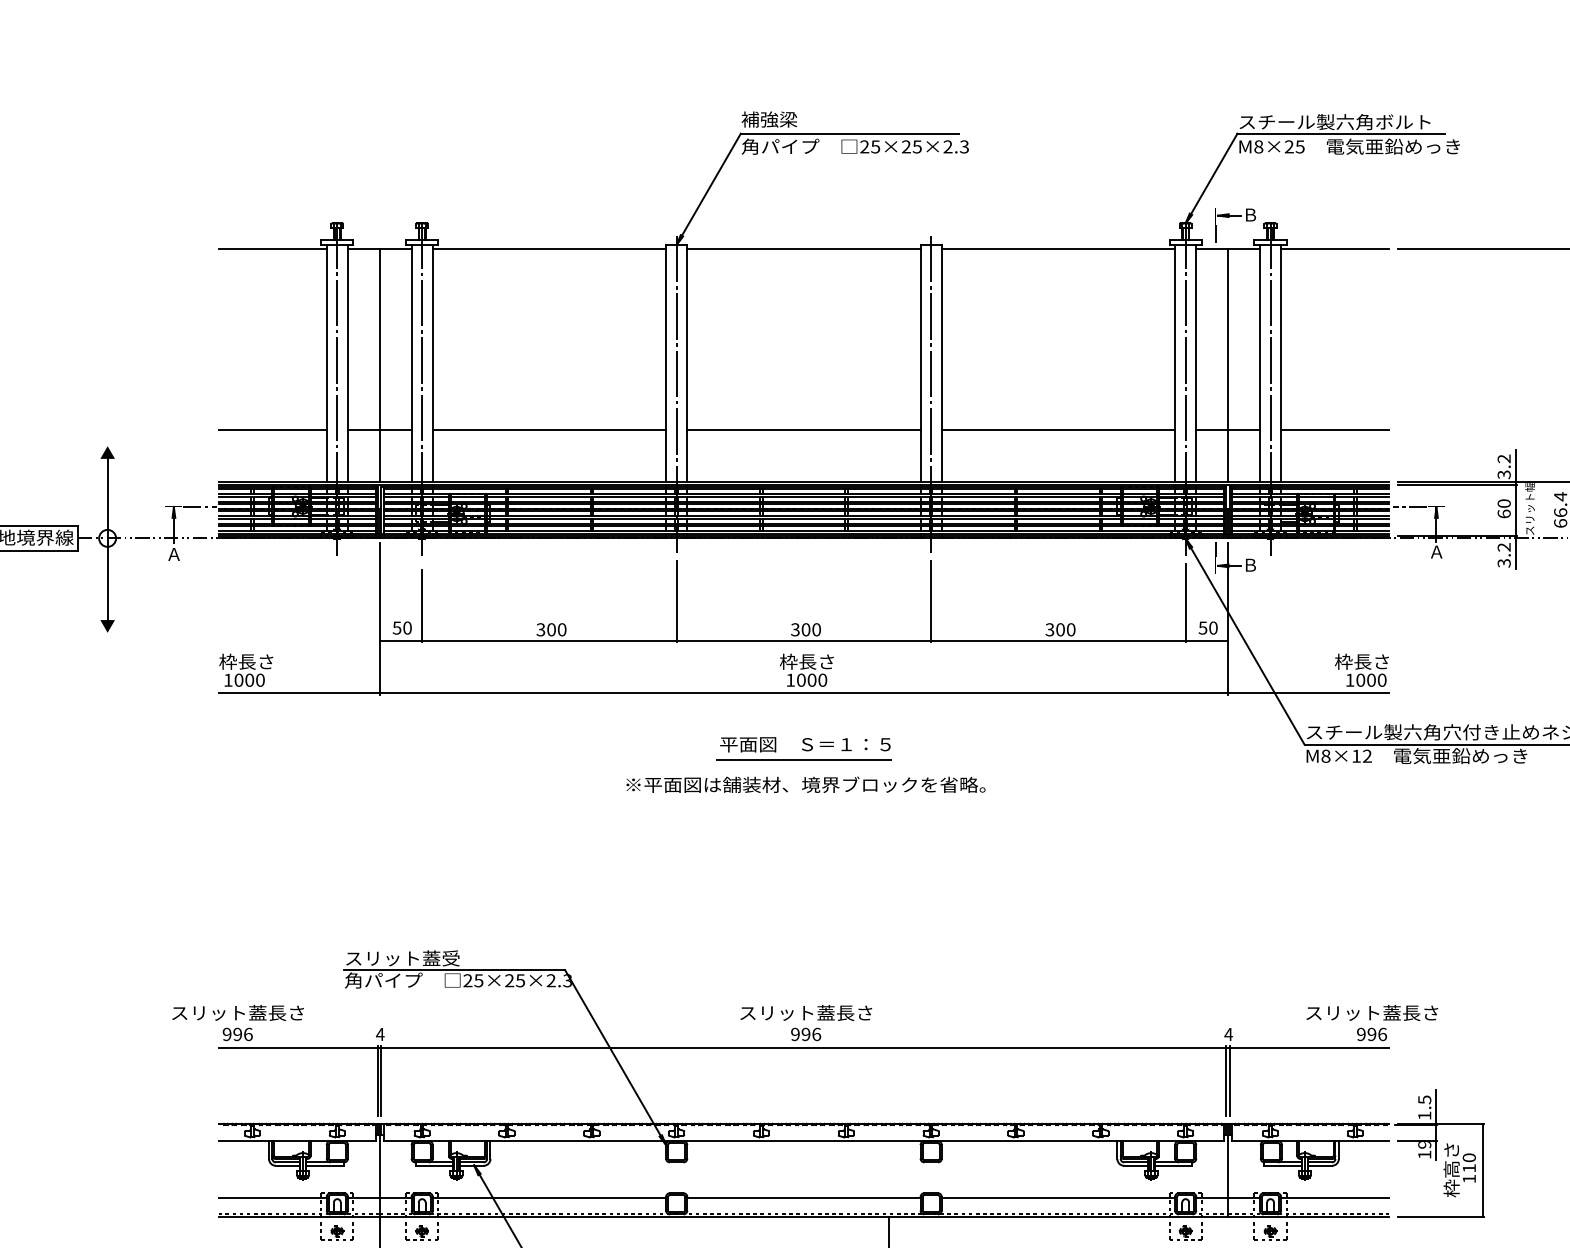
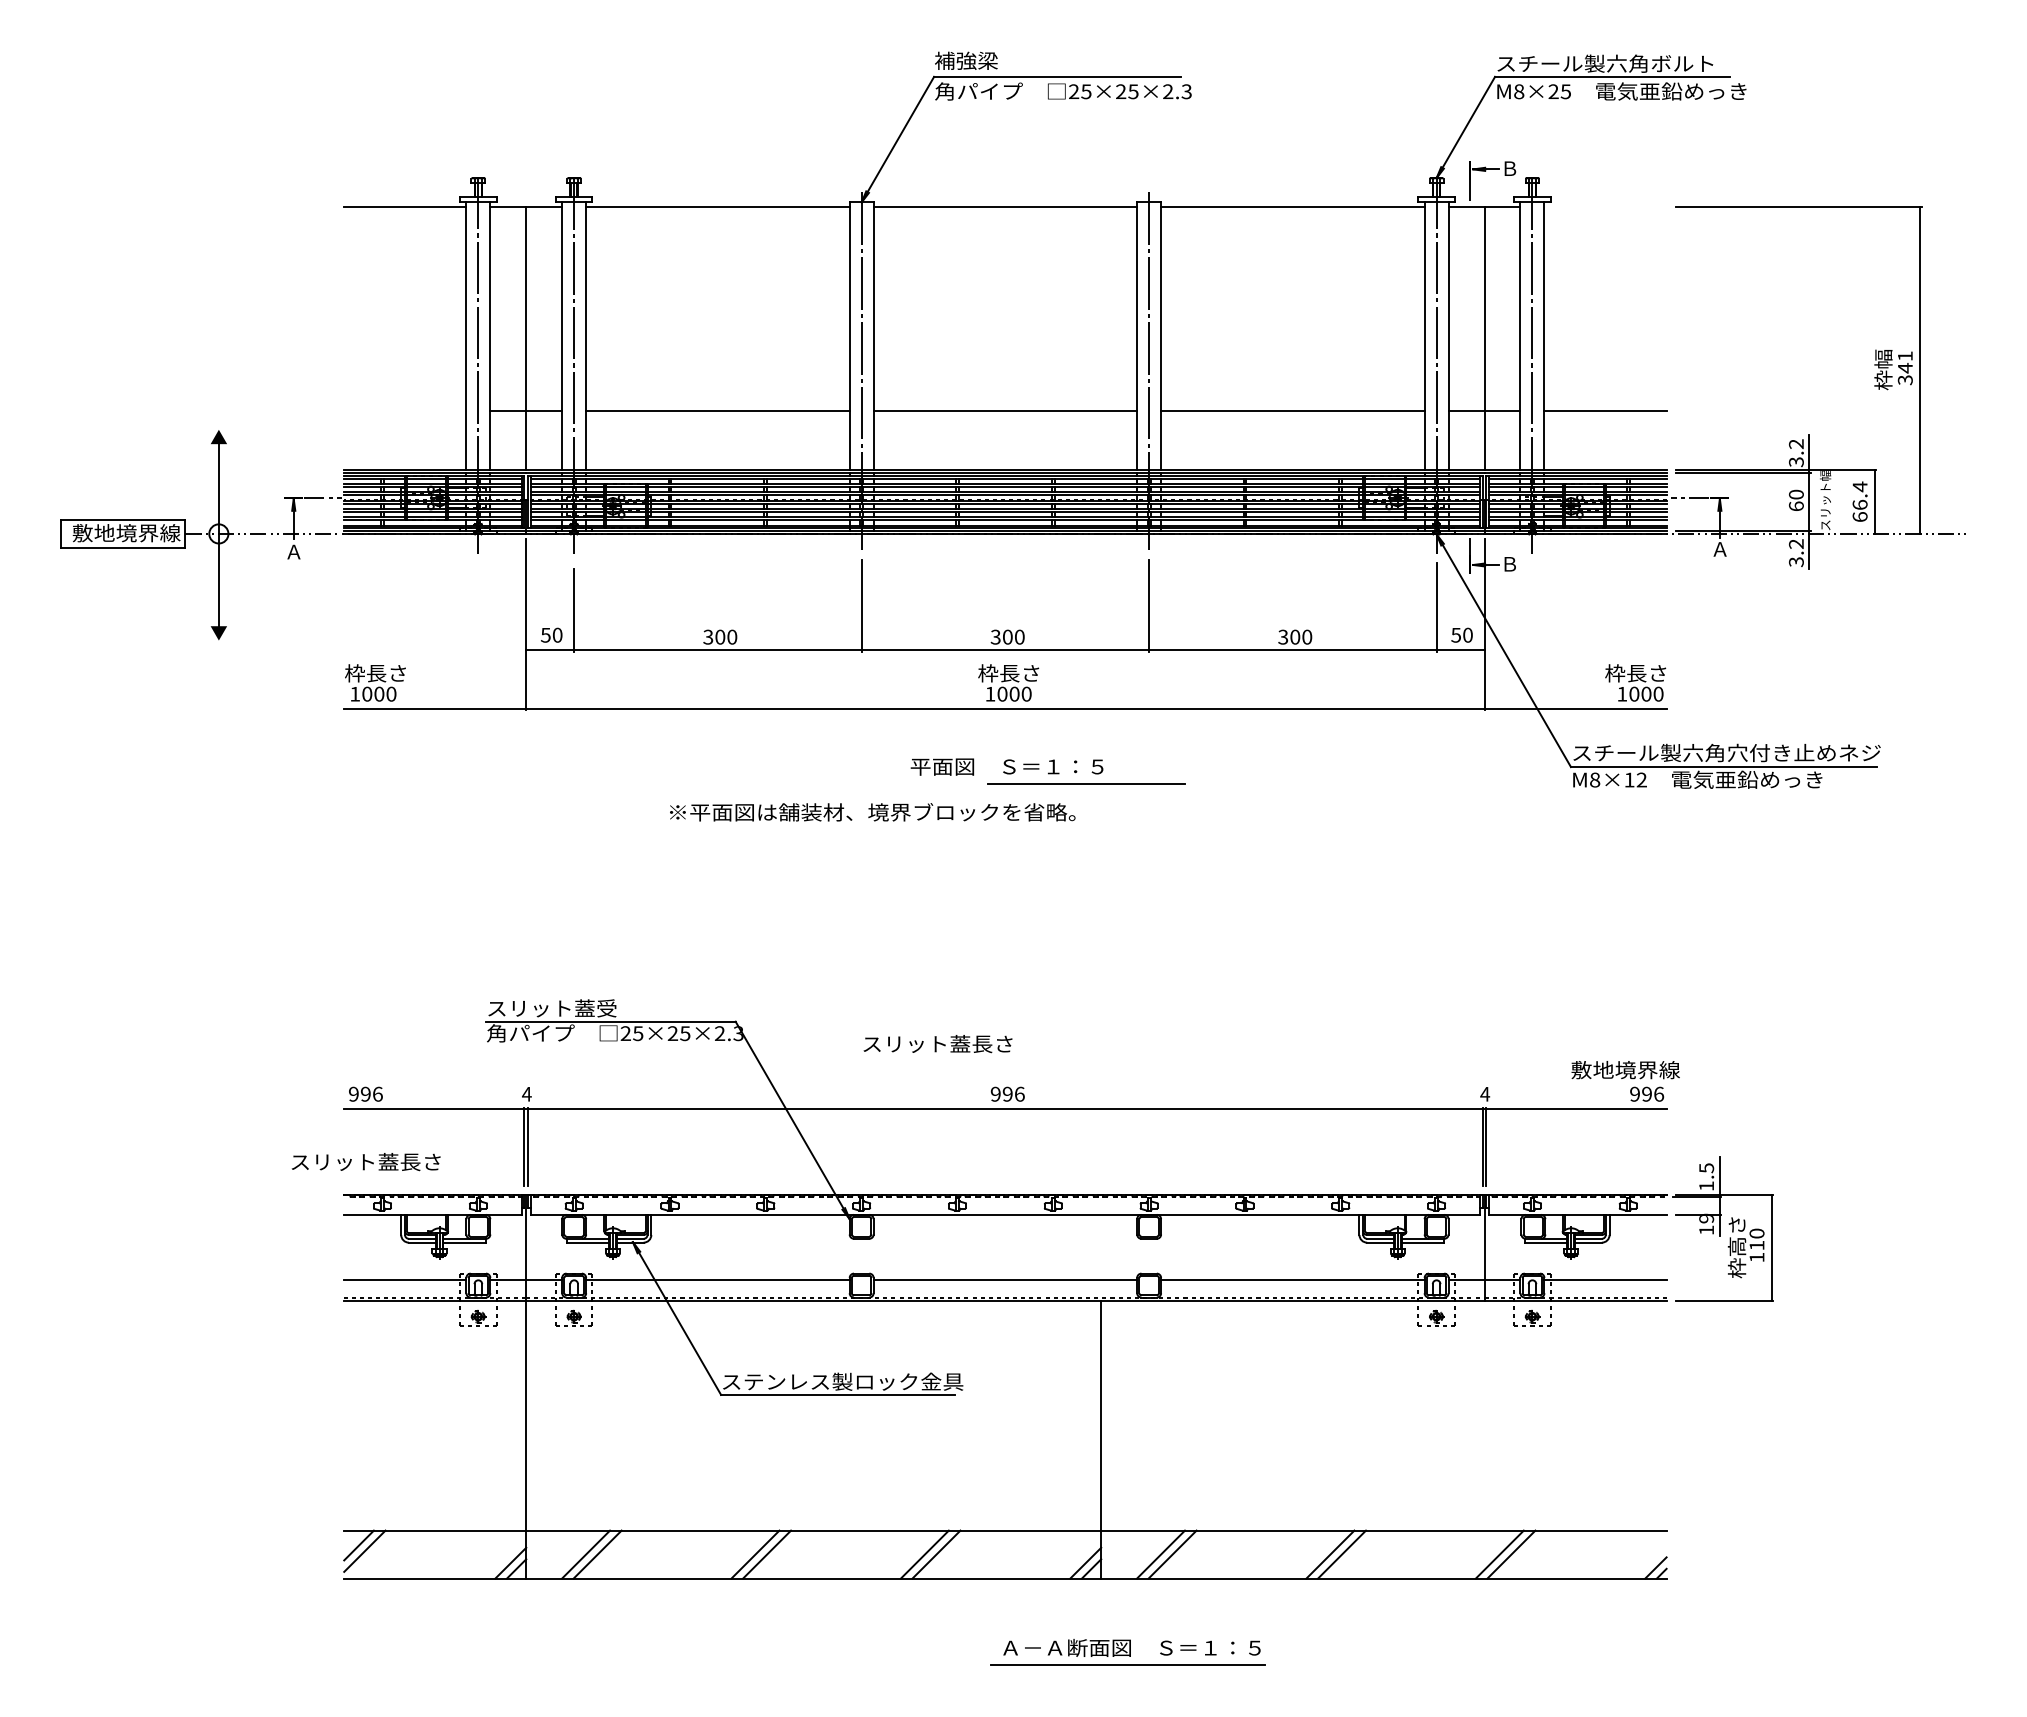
line: (1335, 249) -> (1605, 207), removed
line: (272, 429) -> (405, 411), removed
line: (804, 759) -> (1086, 783), moved
text: (805, 784) -> (872, 812), moved
text: (237, 1013) -> (365, 1162), moved
text: (805, 1013) -> (937, 1044), moved
text: (1371, 1013) -> (1646, 1070), スリット蓋長さ -> 敷地境界線

